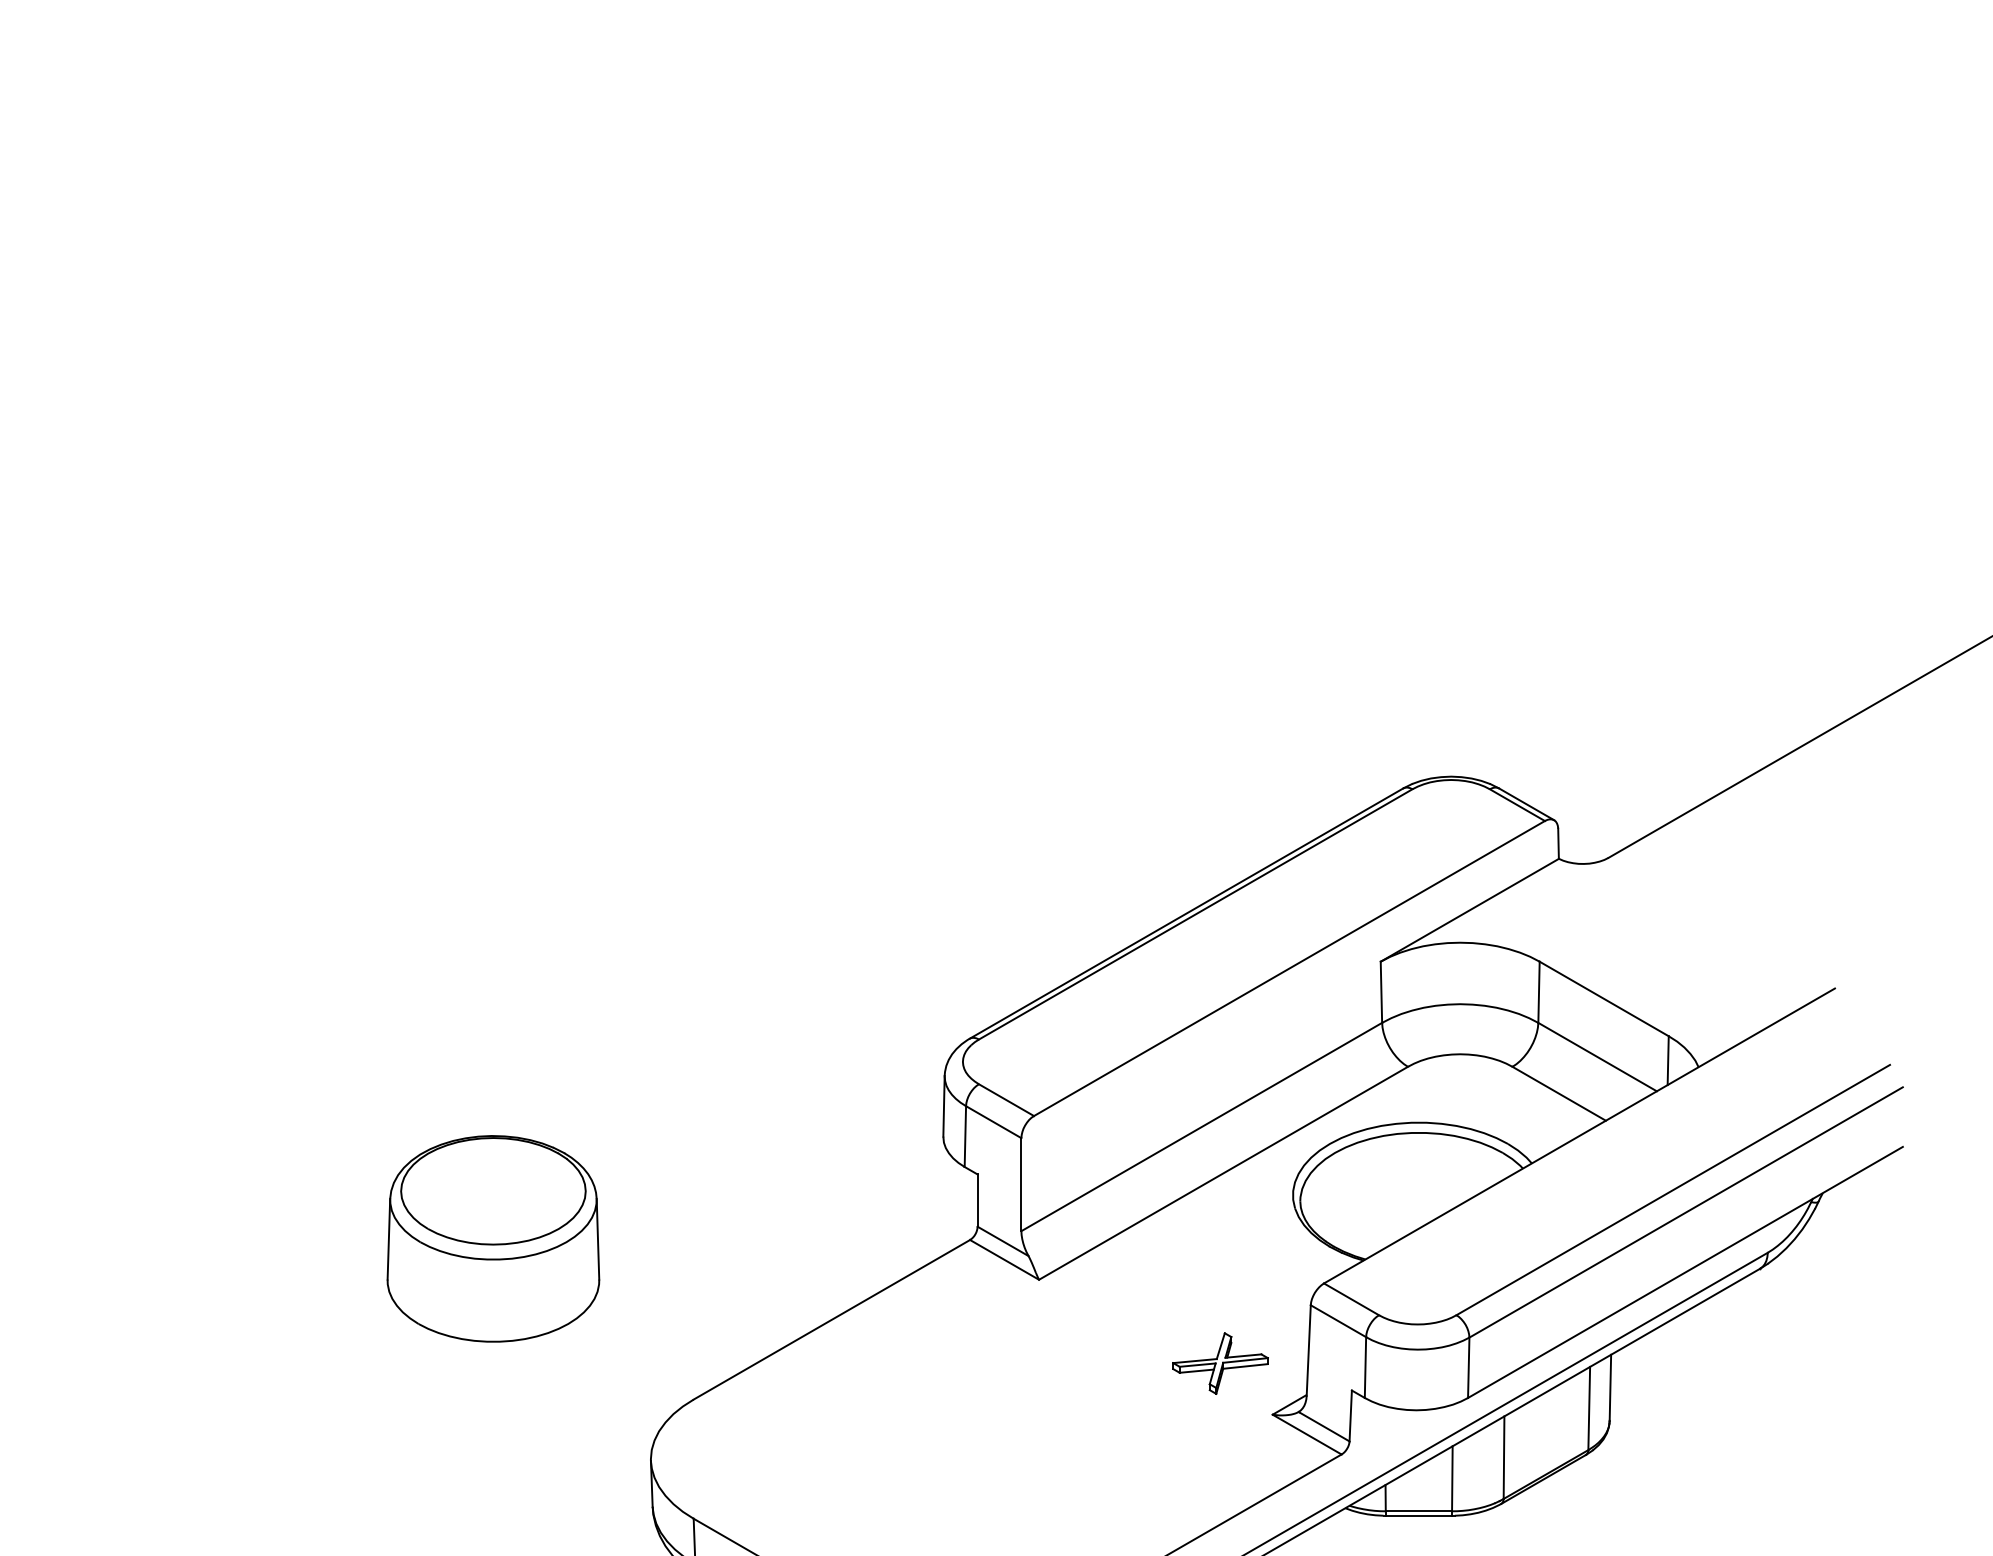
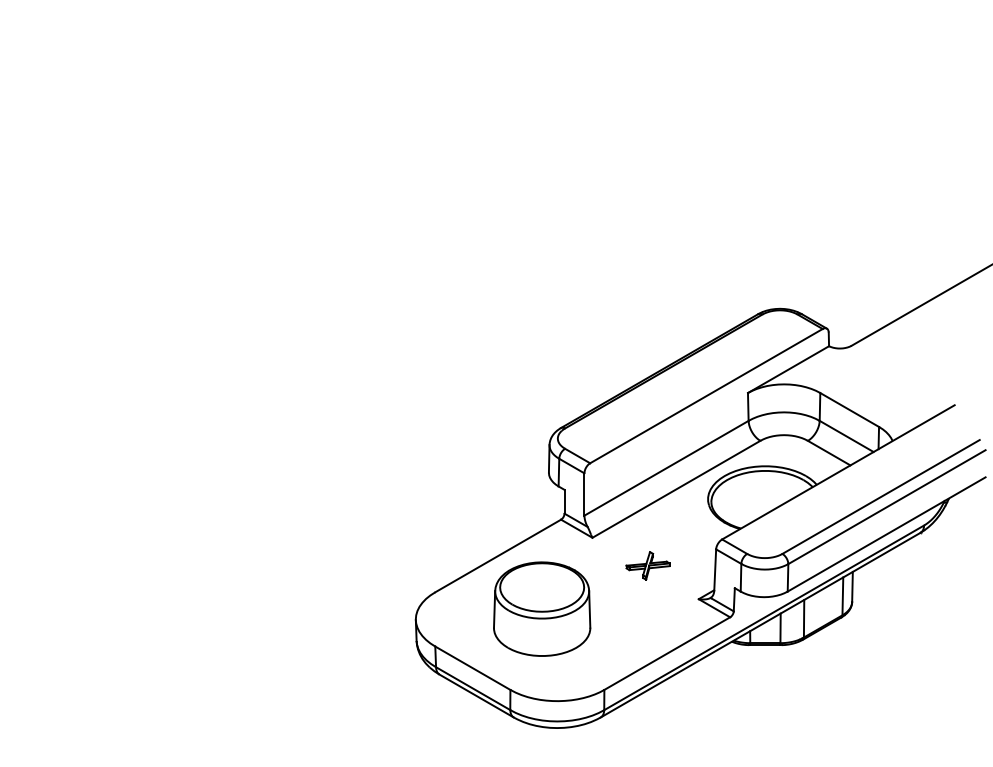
part: (494, 1237) -> (542, 608), moved
part: (1219, 1362) -> (647, 565), moved

